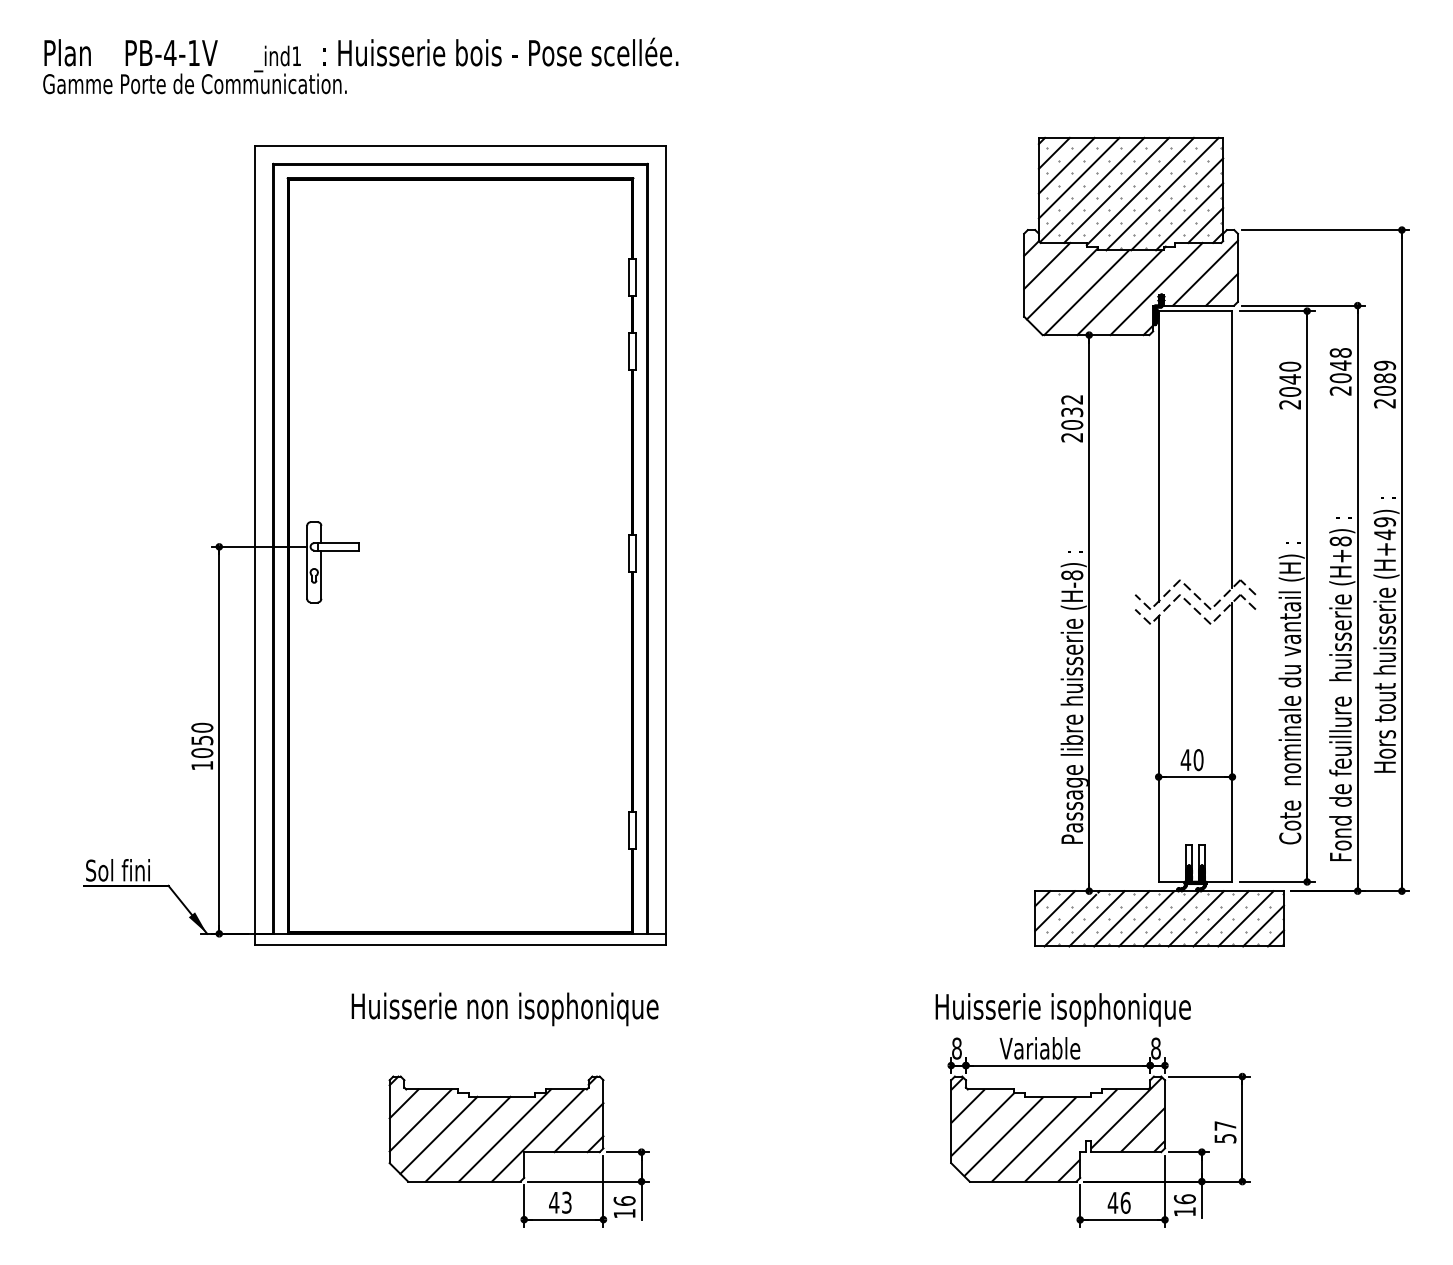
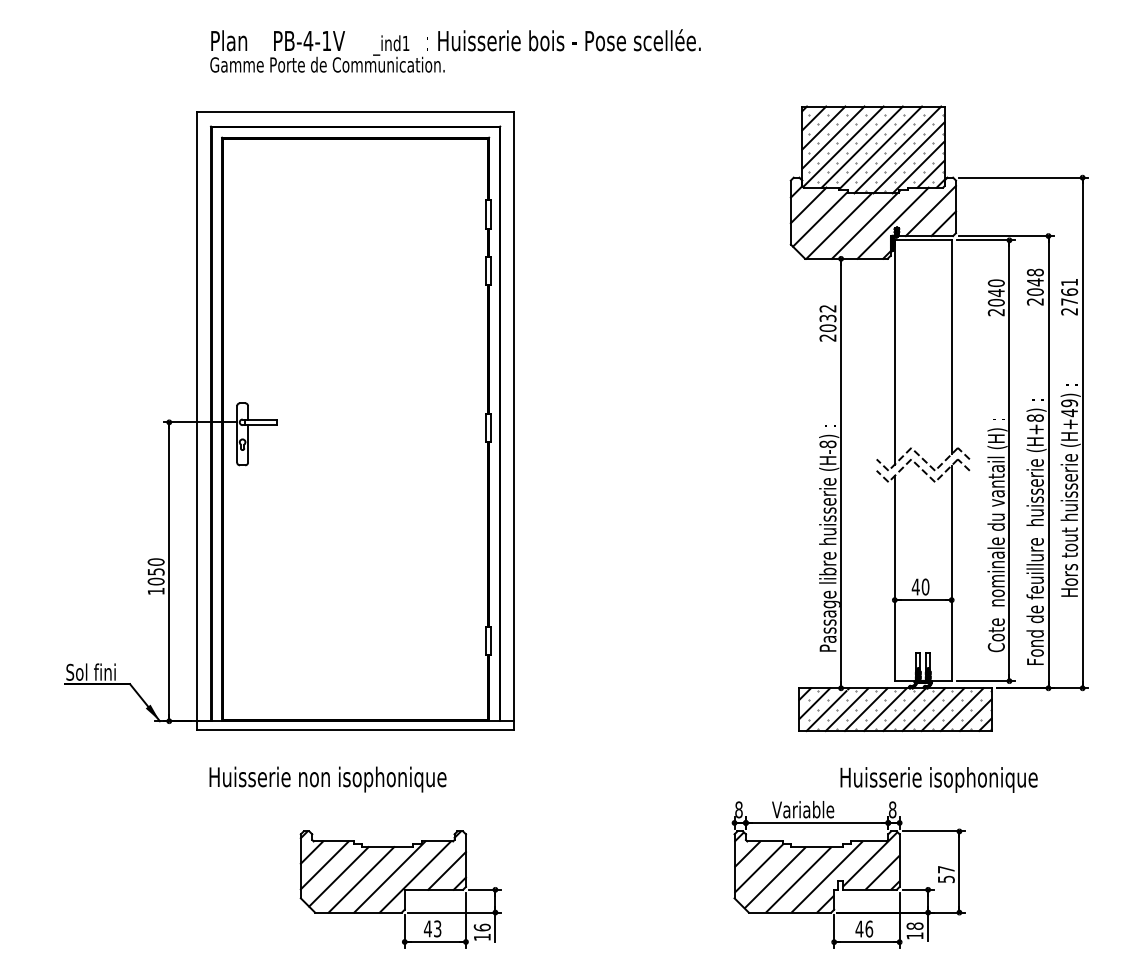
text: (360, 65) -> (455, 50), moved
text: (1384, 377) -> (1069, 291), 2089 -> 2761
text: (504, 1009) -> (327, 779), moved
text: (1062, 1009) -> (938, 779), moved
text: (1184, 1198) -> (914, 925), 16 -> 18

